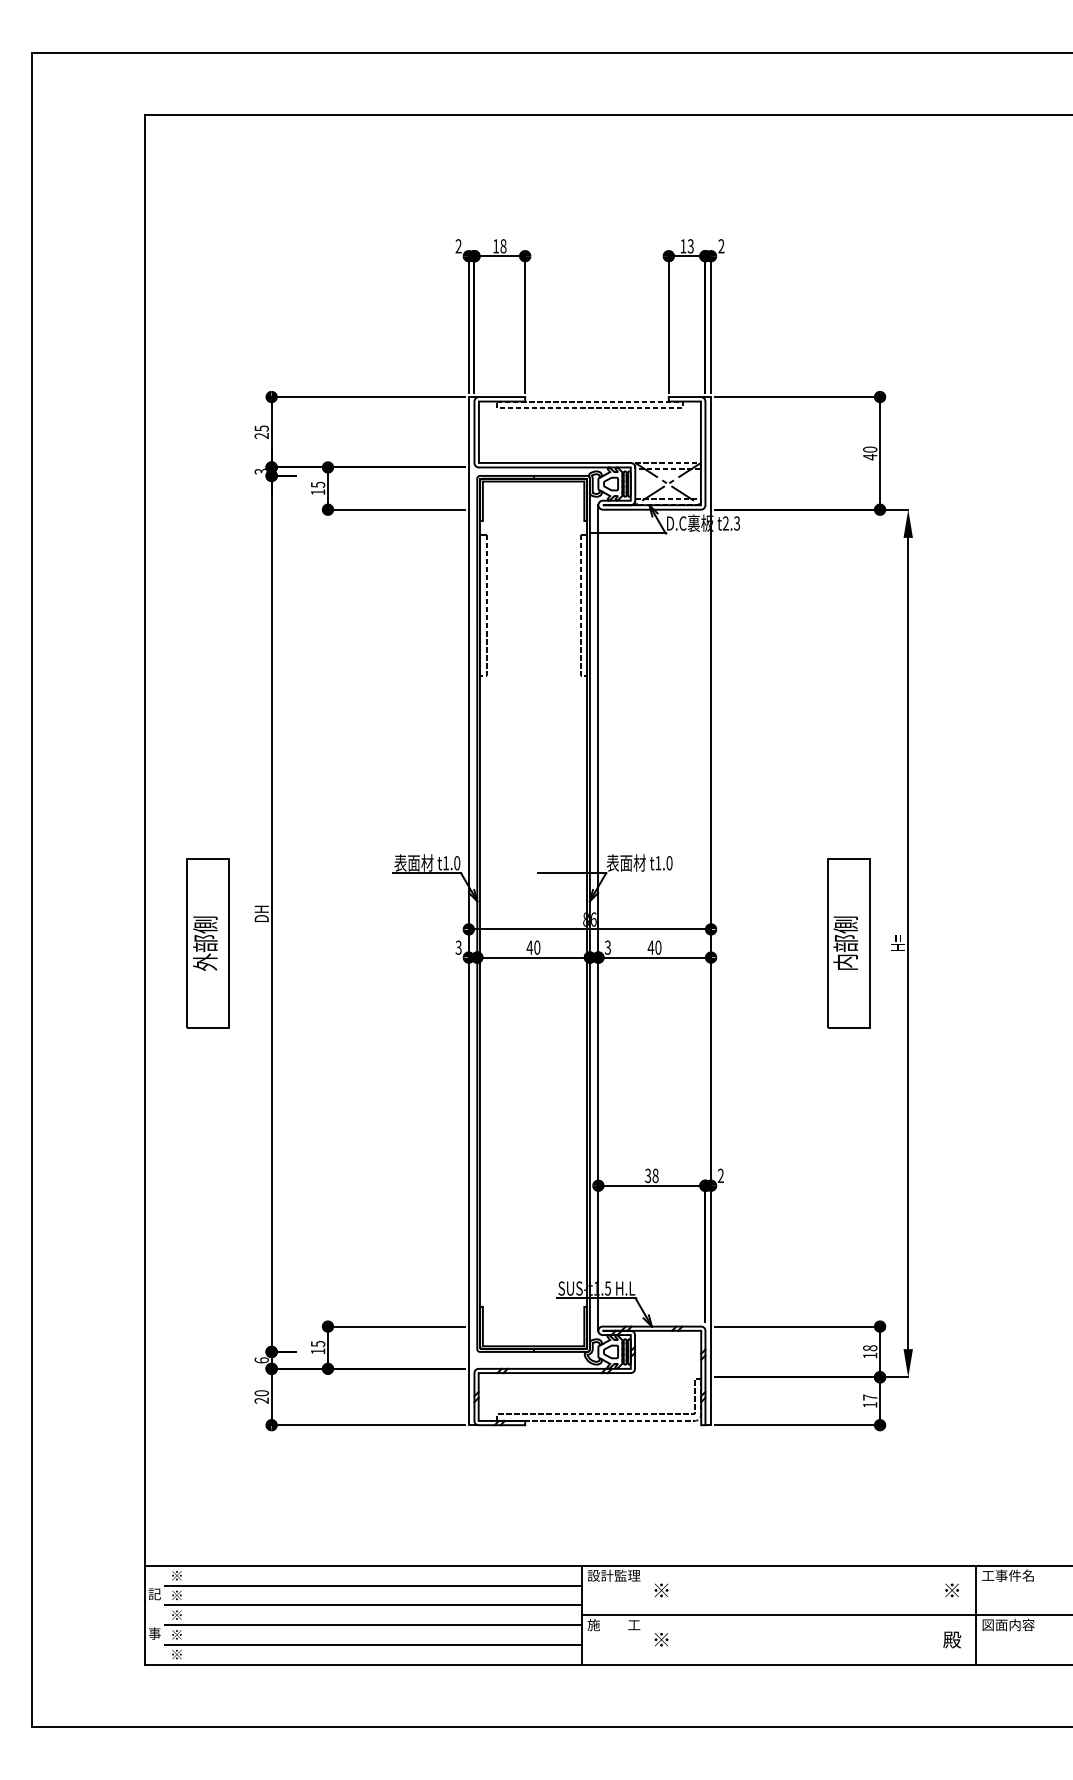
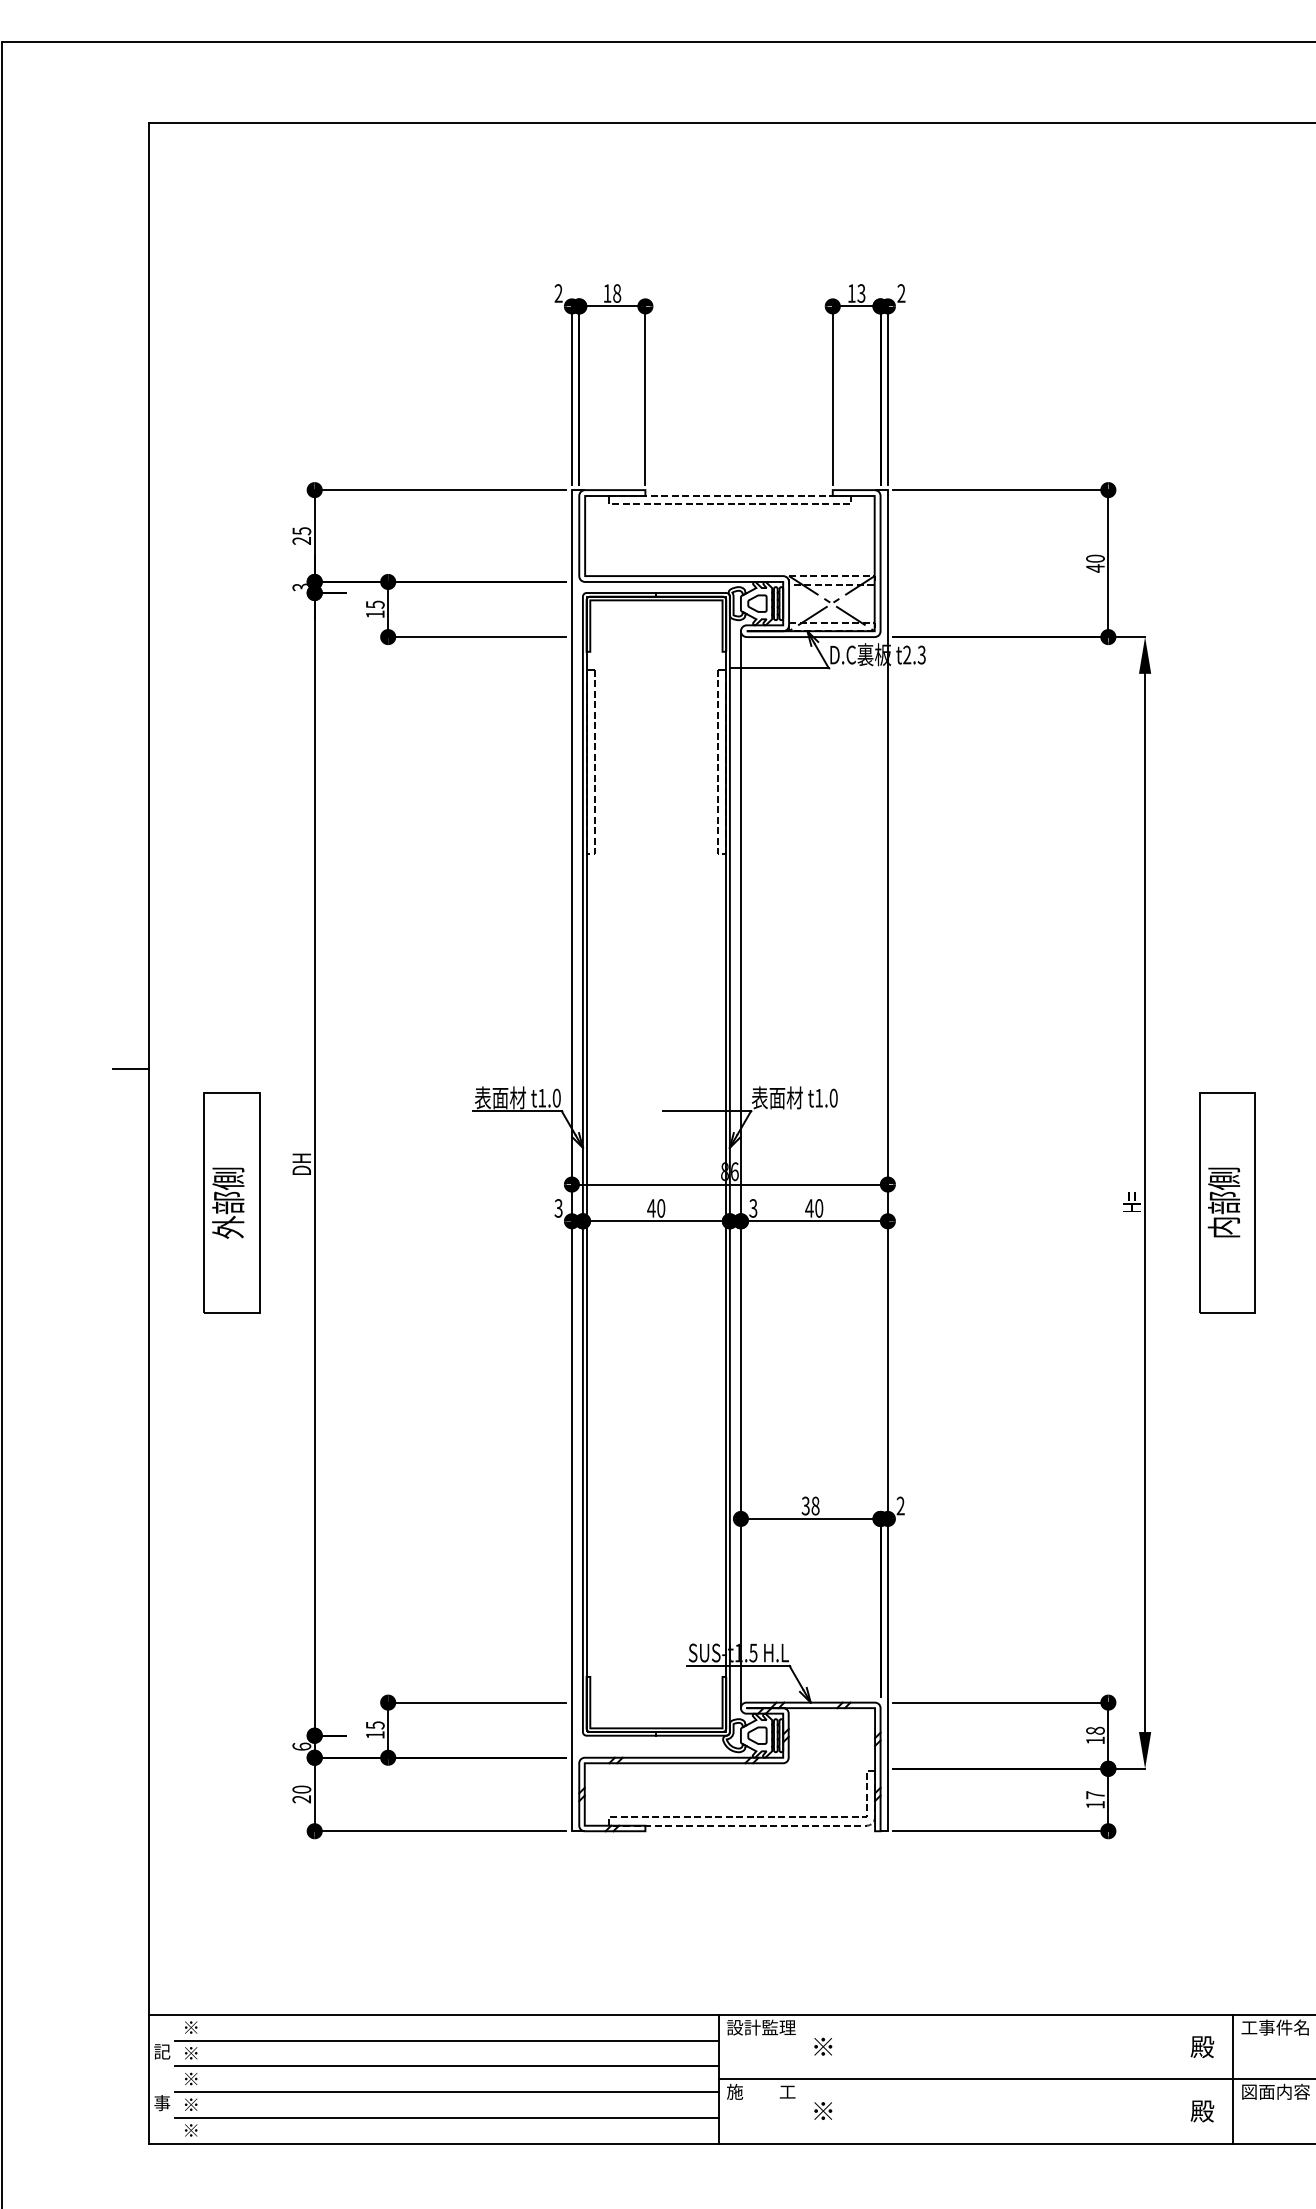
line: (130, 840) -> (130, 1068), added
part: (848, 943) -> (1227, 1202), moved
text: (952, 1590) -> (1202, 2046), ※ -> 殿

